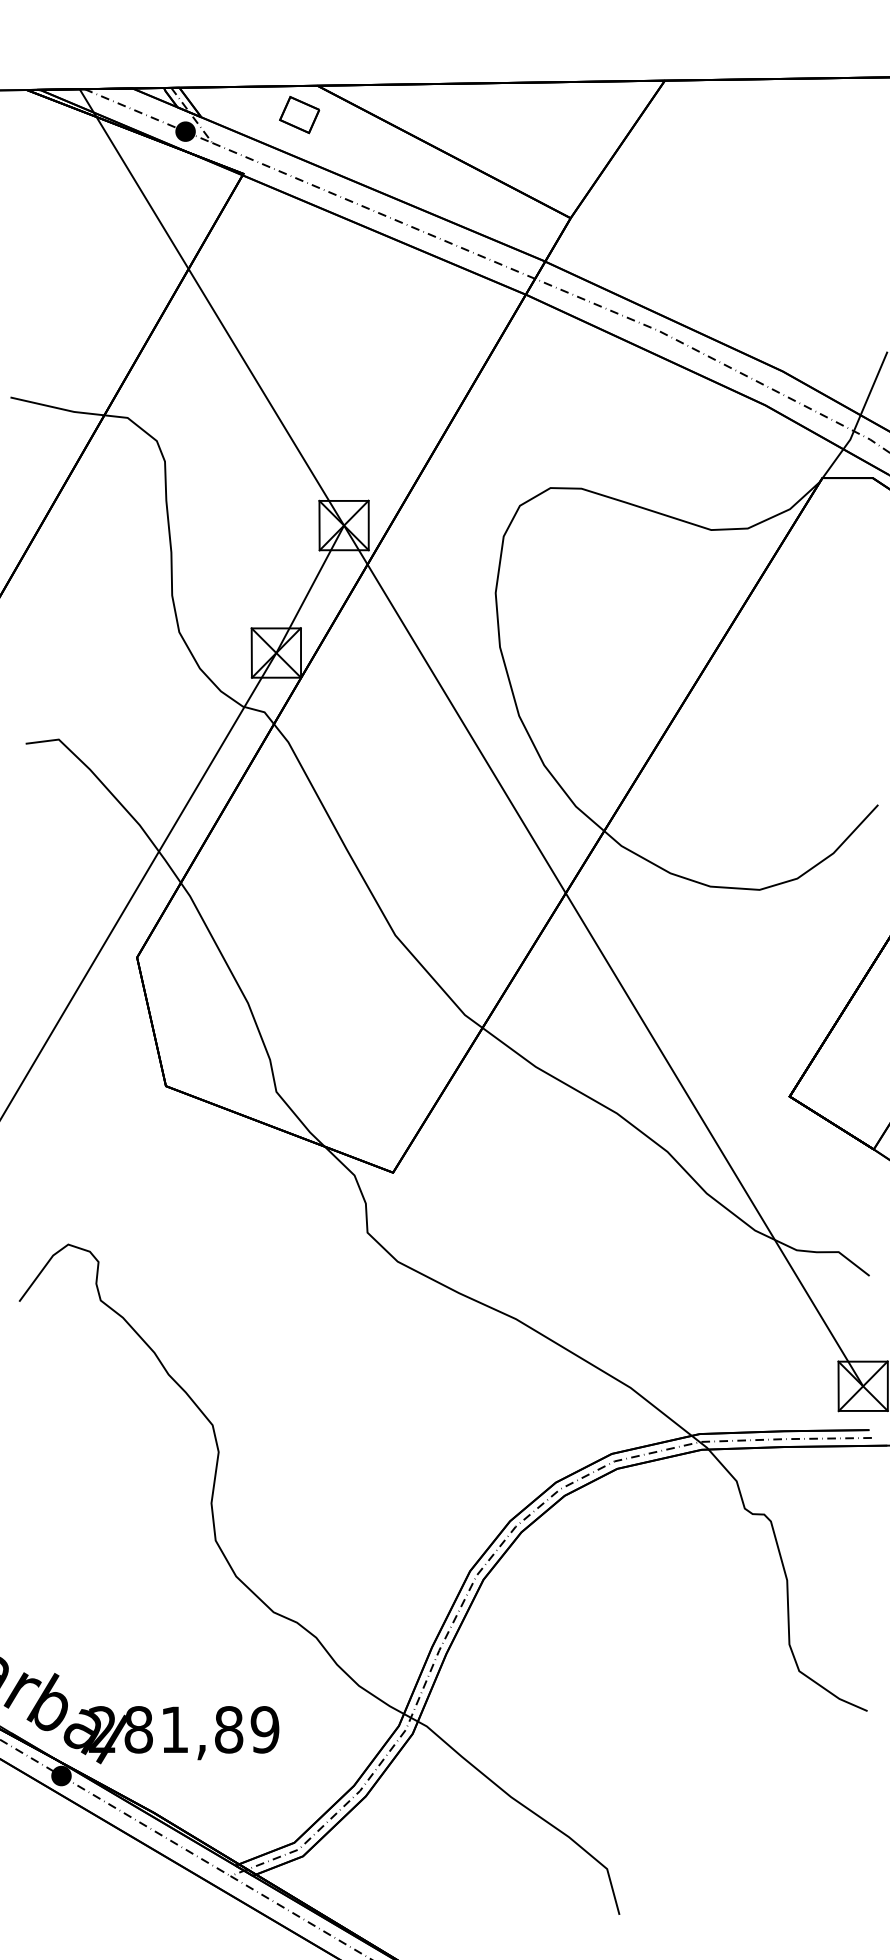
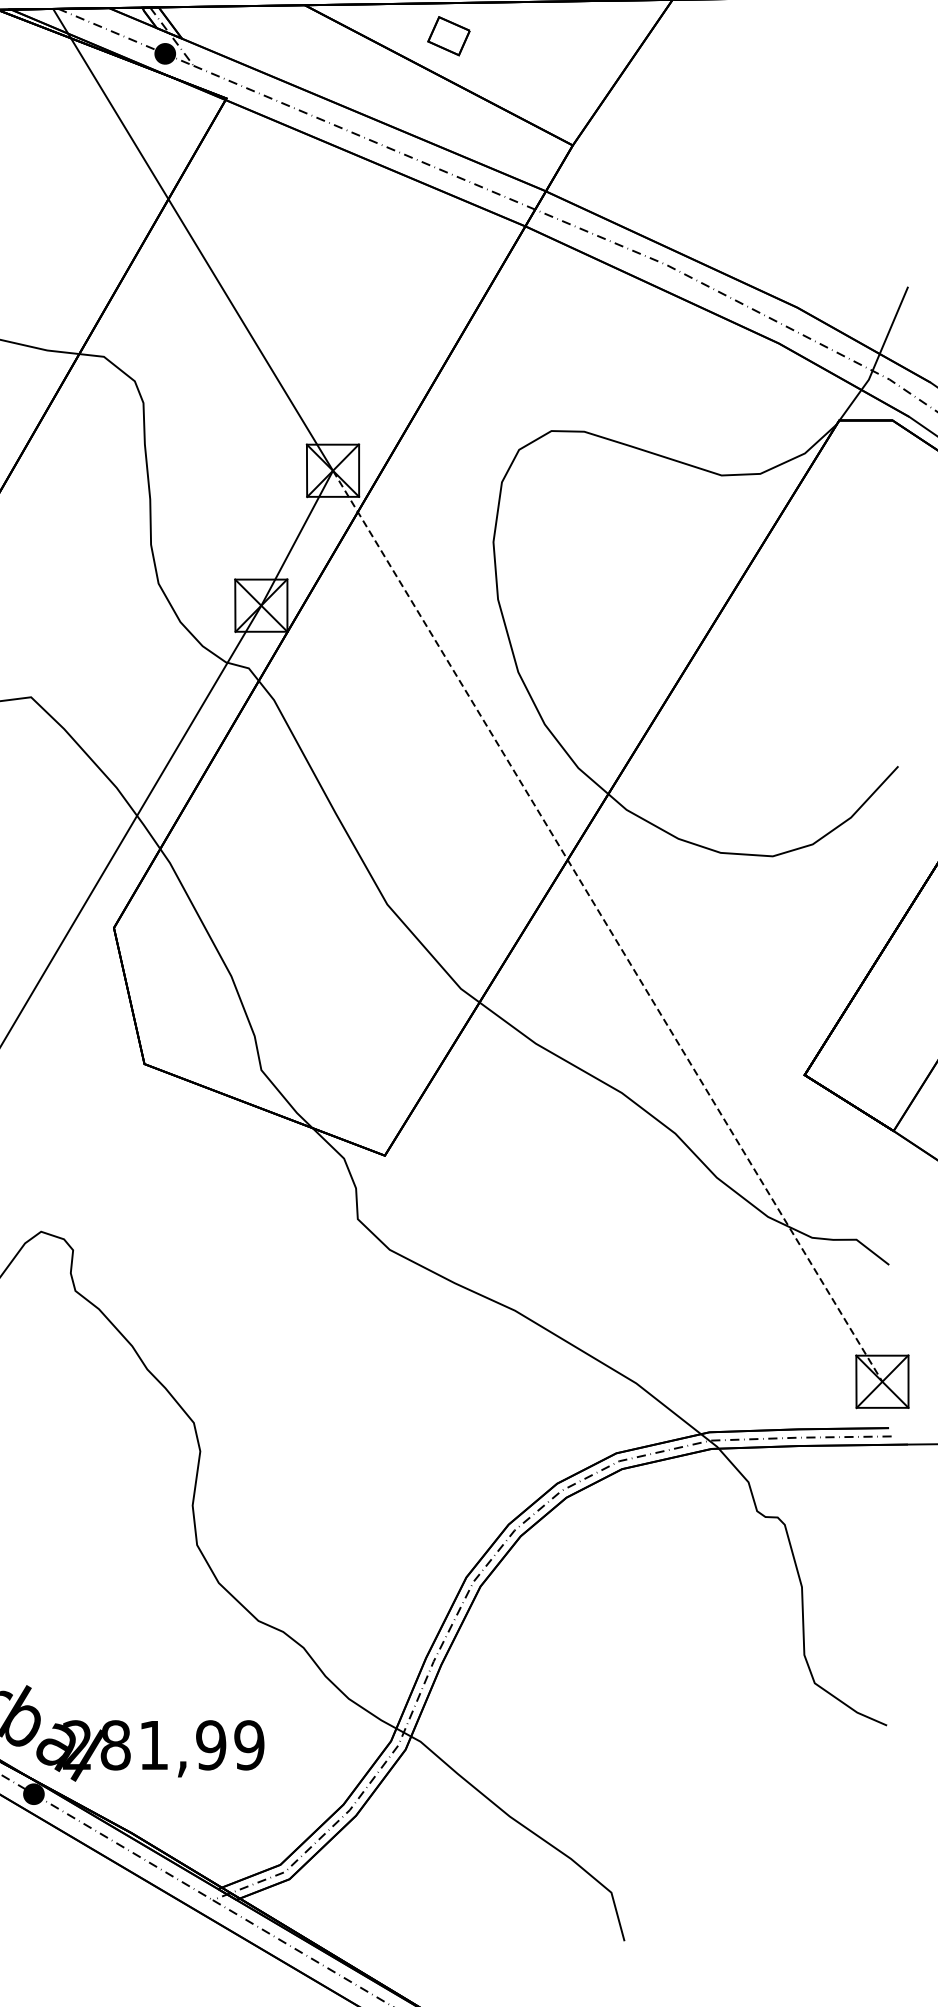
part: (299, 115) -> (448, 36), moved
line: (603, 955) -> (607, 925), solid -> dashed
text: (228, 1729) -> (210, 1744), 281,89 -> 281,99

